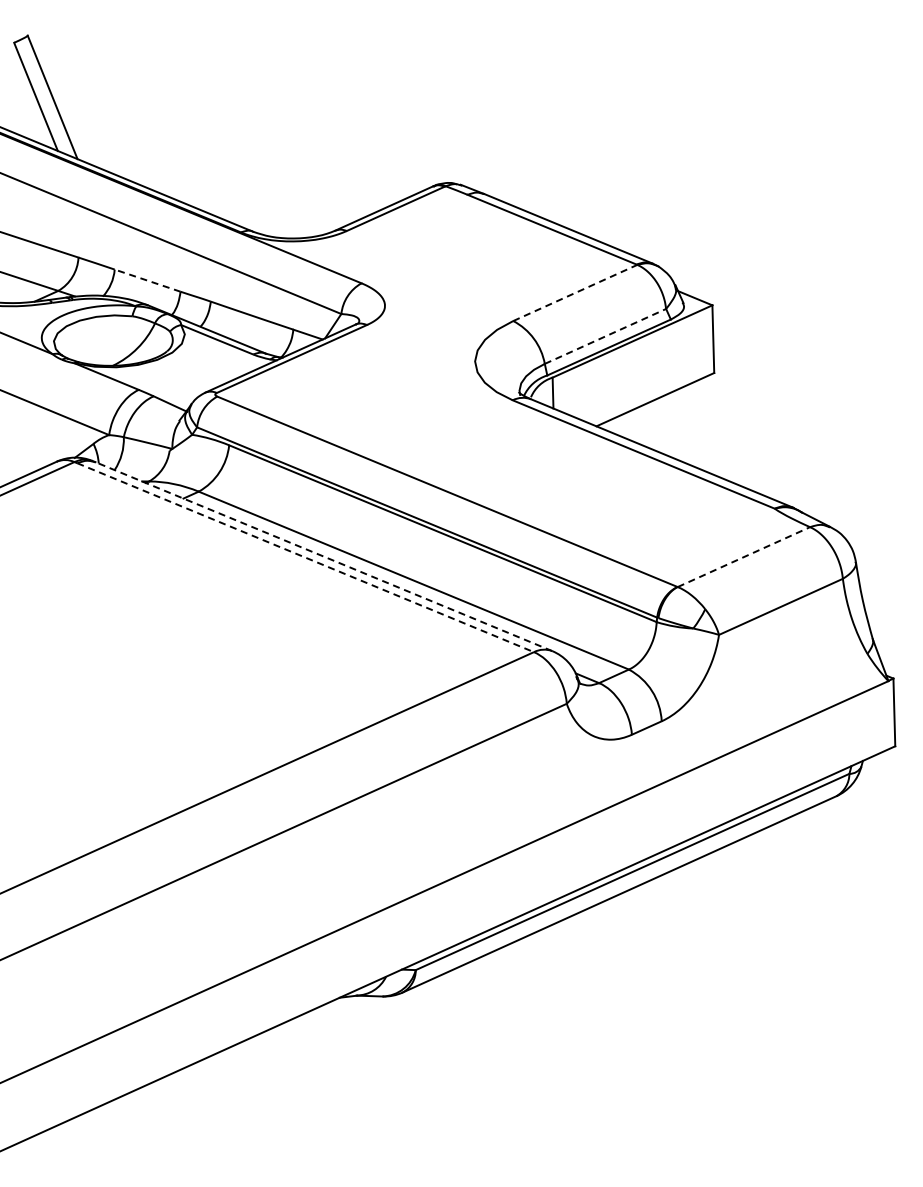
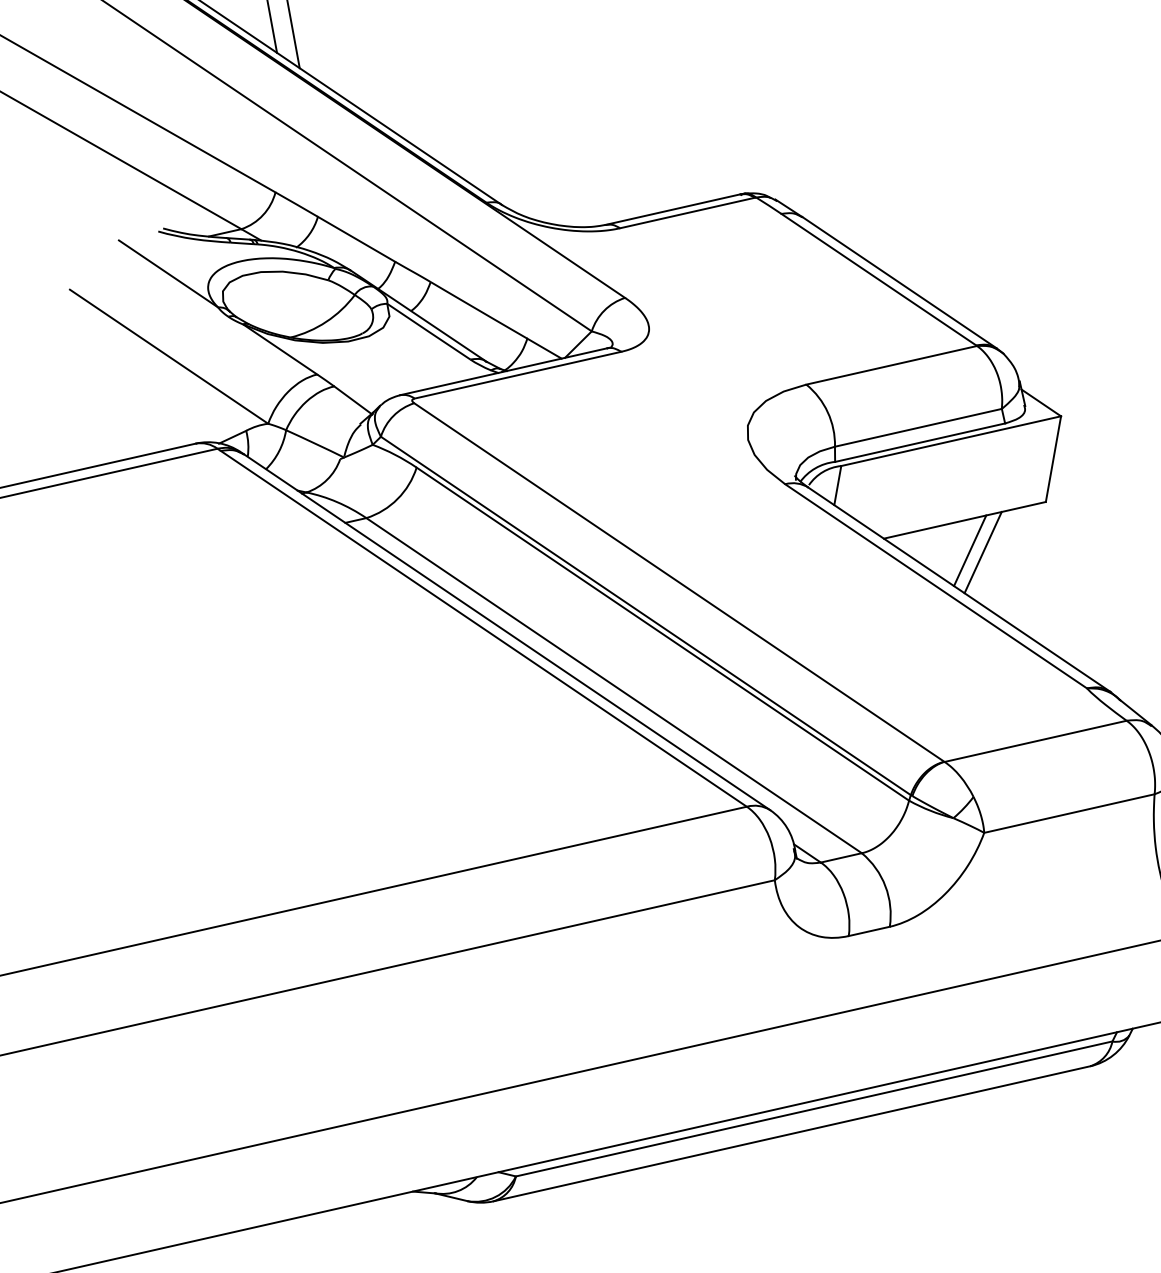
line: (147, 280) -> (356, 239), dashed -> solid
line: (575, 292) -> (892, 364), dashed -> solid
line: (605, 336) -> (918, 427), dashed -> solid
line: (663, 421) -> (969, 549), added
line: (674, 421) -> (983, 552), added
line: (323, 556) -> (506, 631), dashed -> solid
line: (306, 557) -> (484, 628), dashed -> solid
line: (743, 557) -> (1035, 741), dashed -> solid

